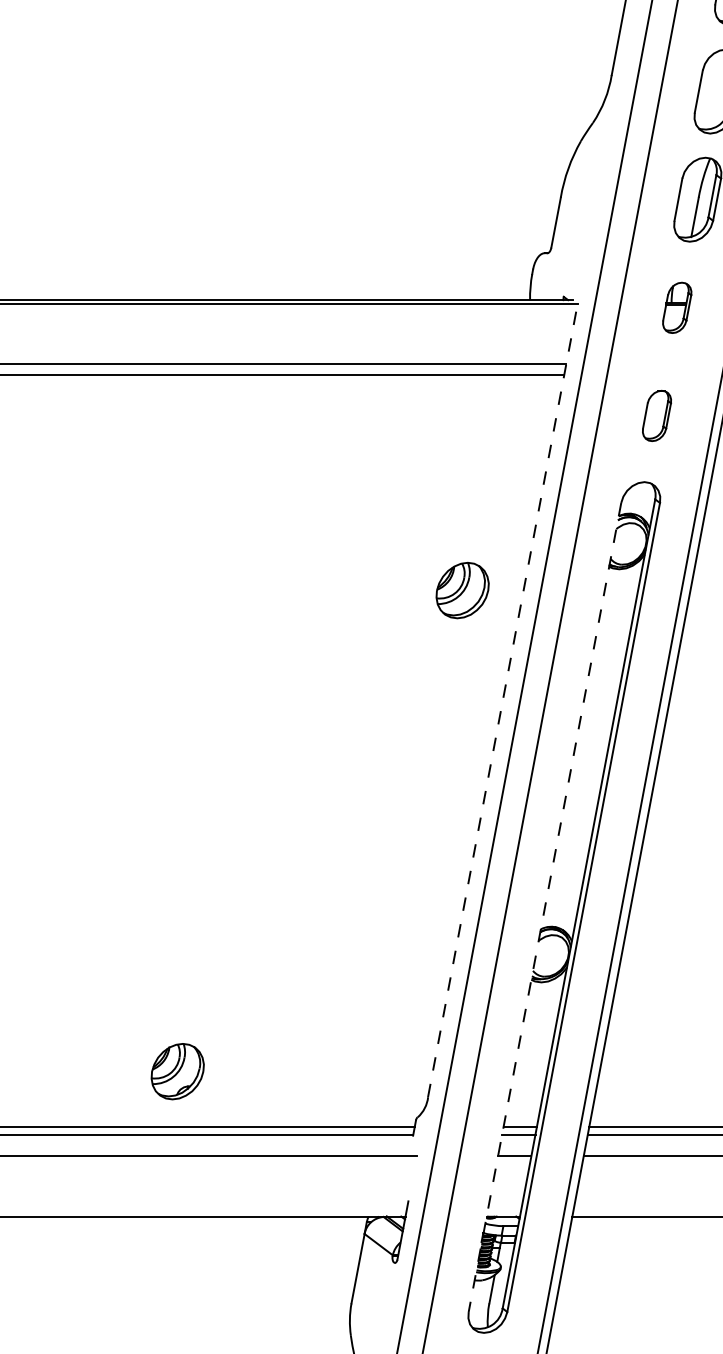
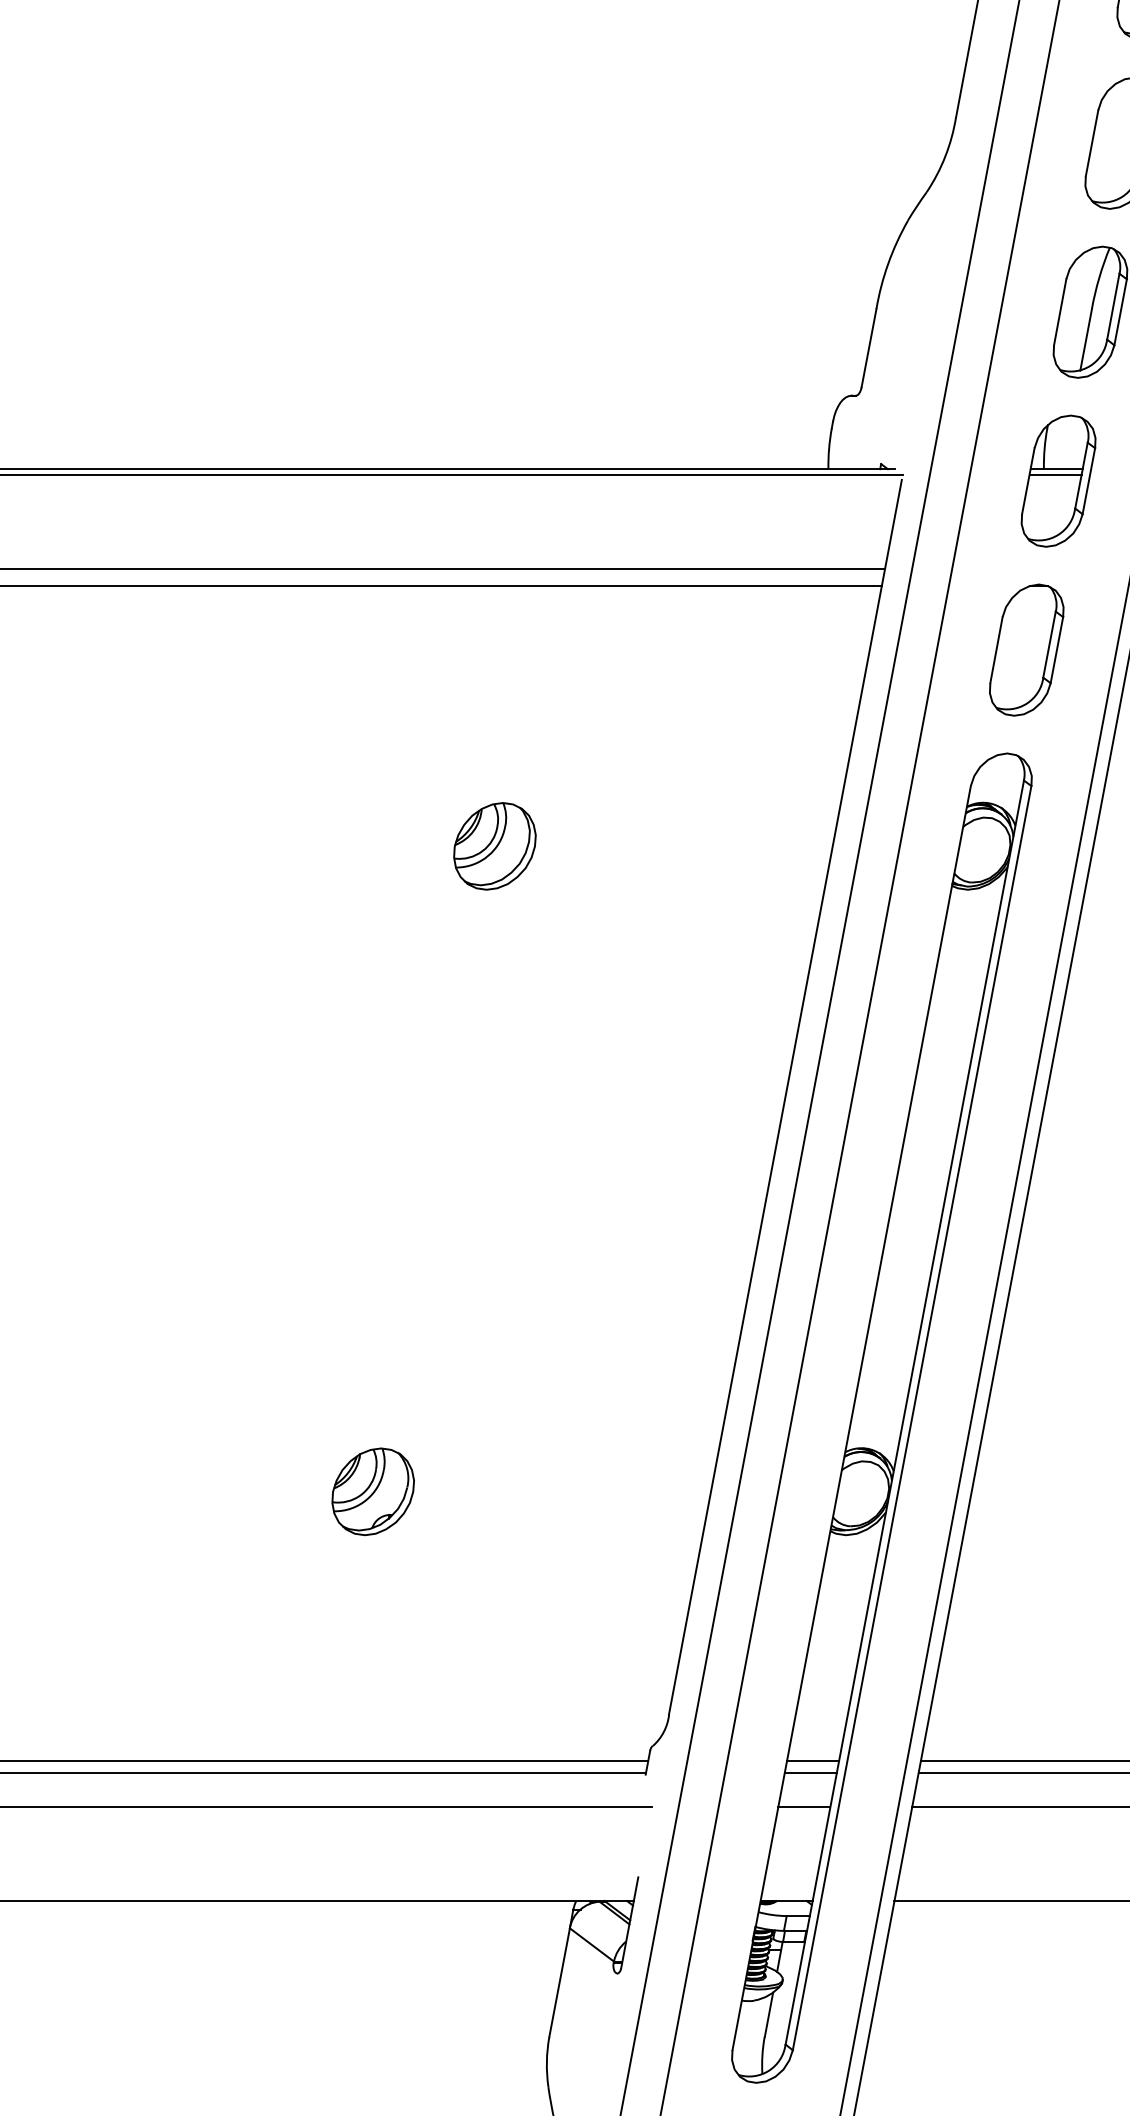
part: (676, 307) -> (1057, 480), size x1.67
part: (656, 415) -> (1025, 649), size x1.67
part: (462, 590) -> (494, 846), moved
line: (502, 701) -> (785, 1096), dashed -> solid
line: (544, 907) -> (850, 1418), dashed -> solid
part: (177, 1071) -> (372, 1491), moved

